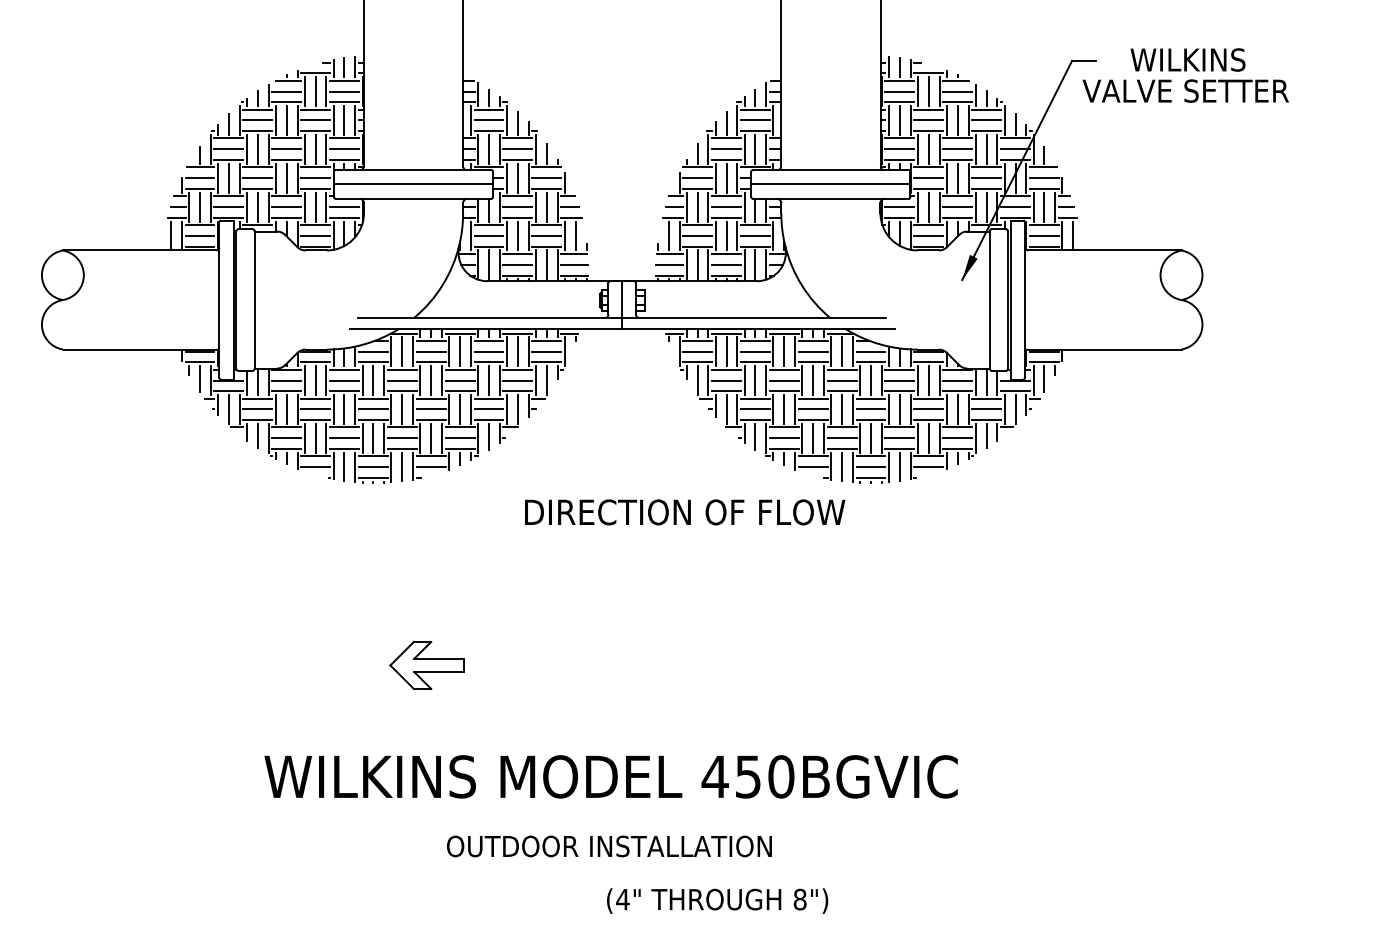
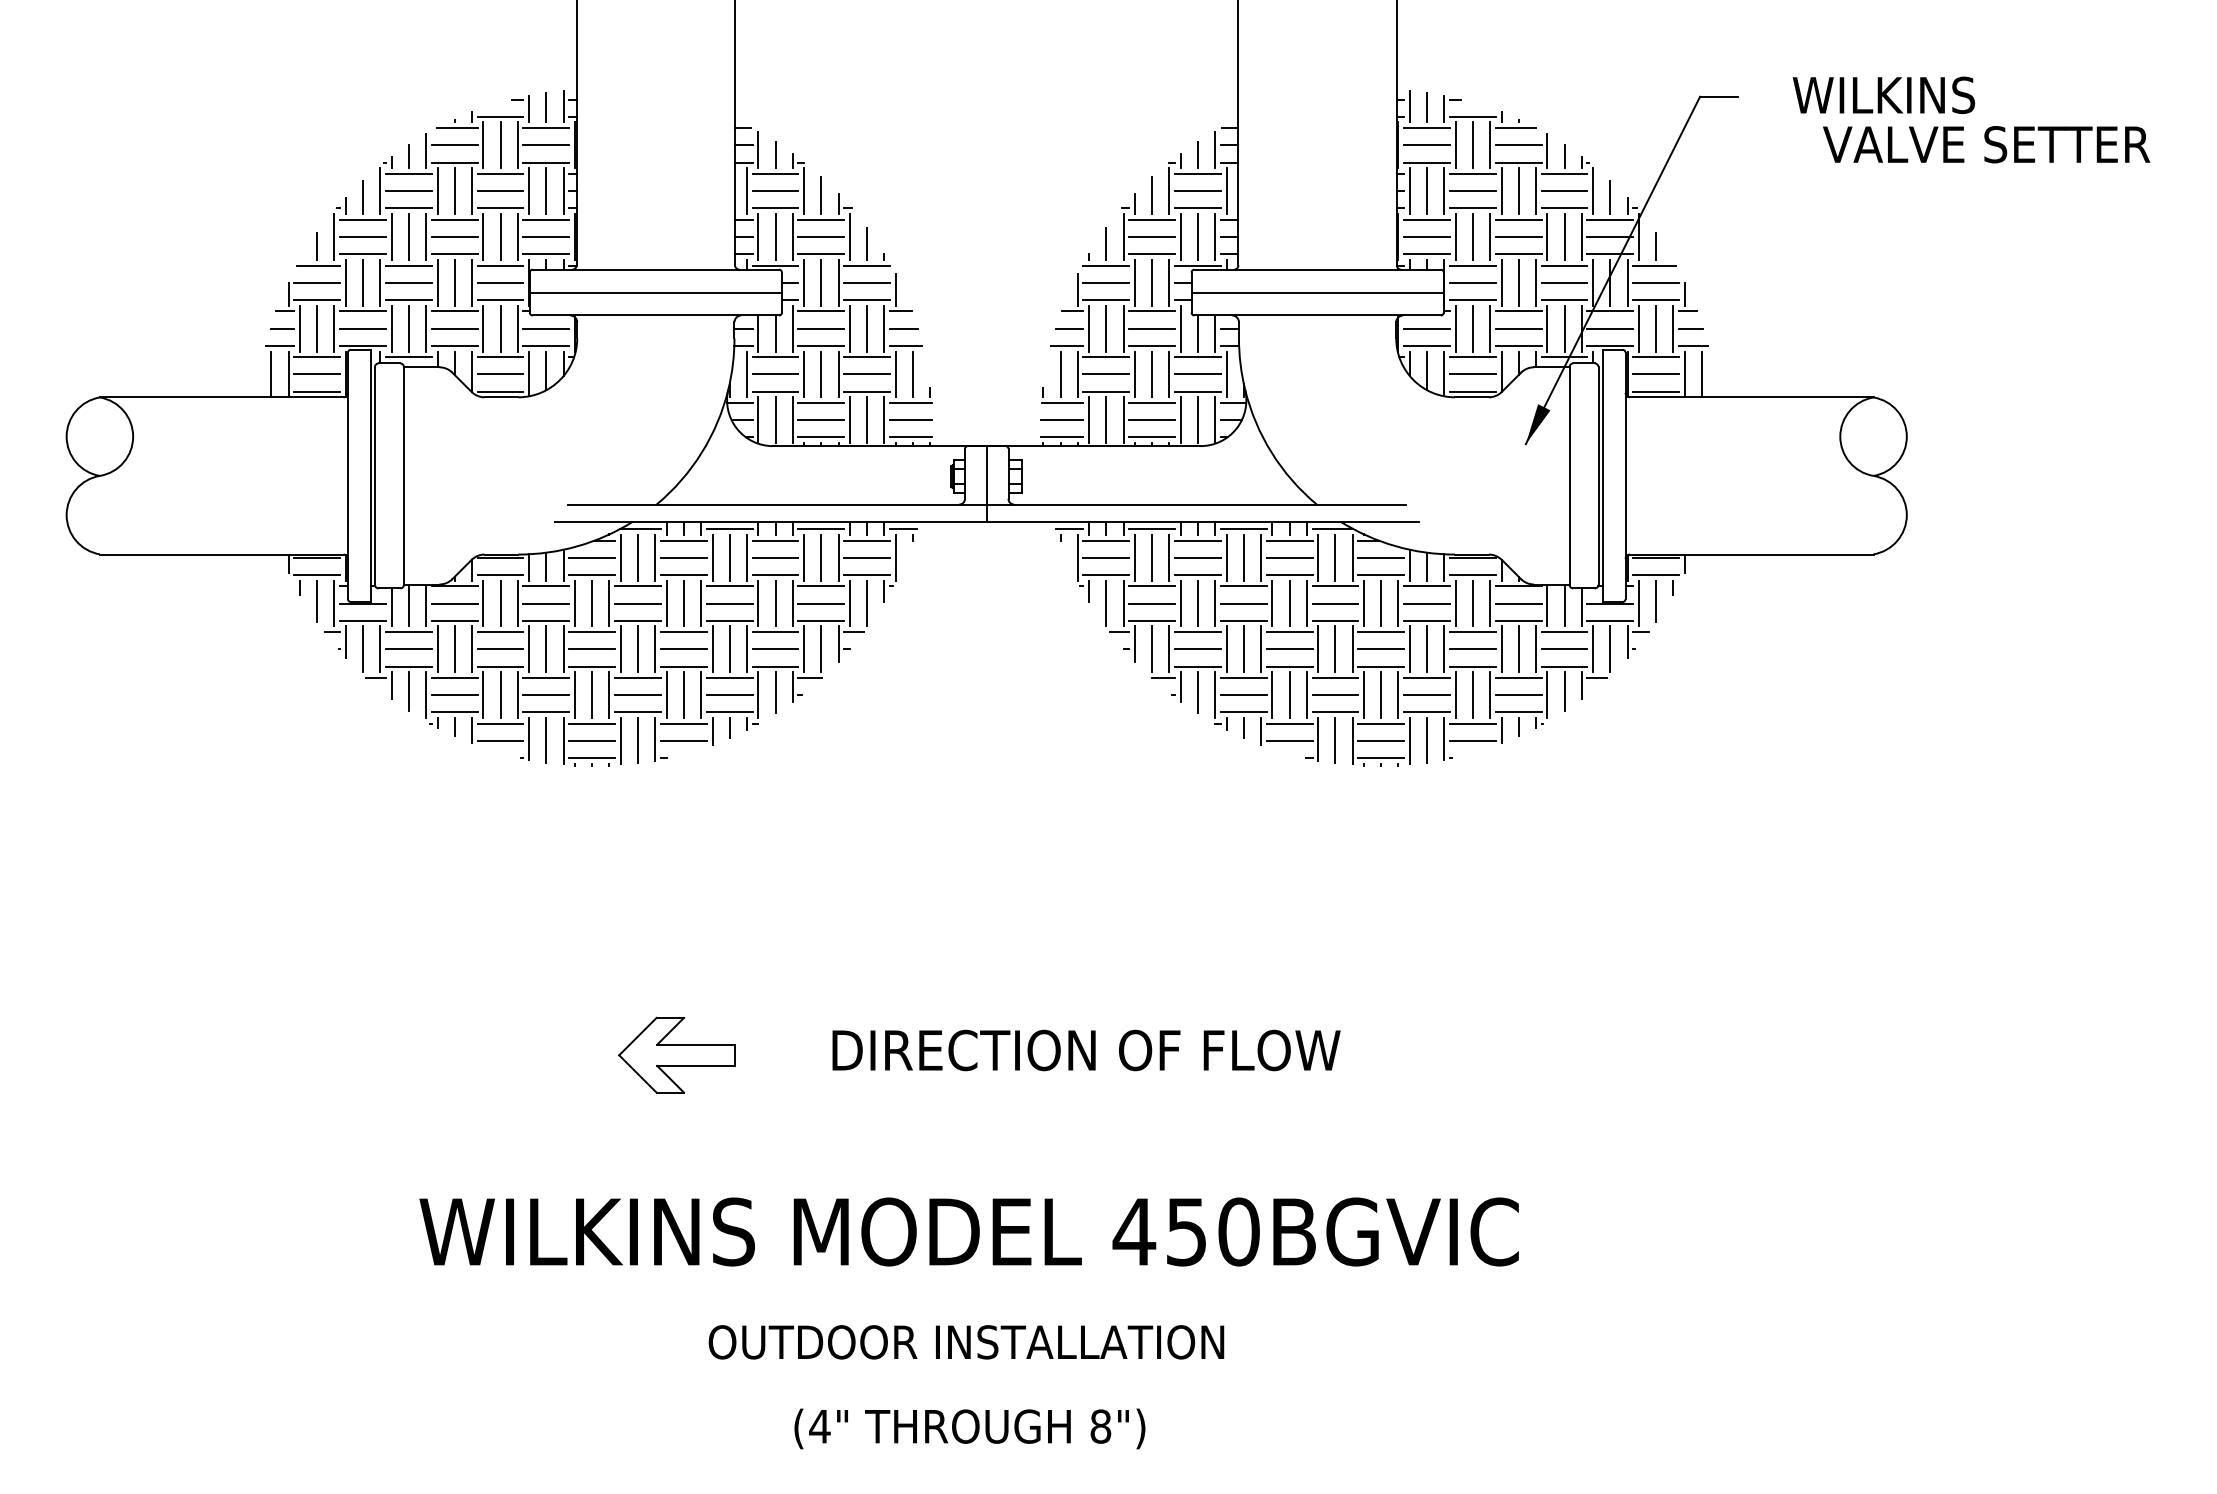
text: (1185, 90) -> (1986, 143), moved
text: (685, 512) -> (1087, 1050), moved
text: (717, 900) -> (969, 1428), moved

